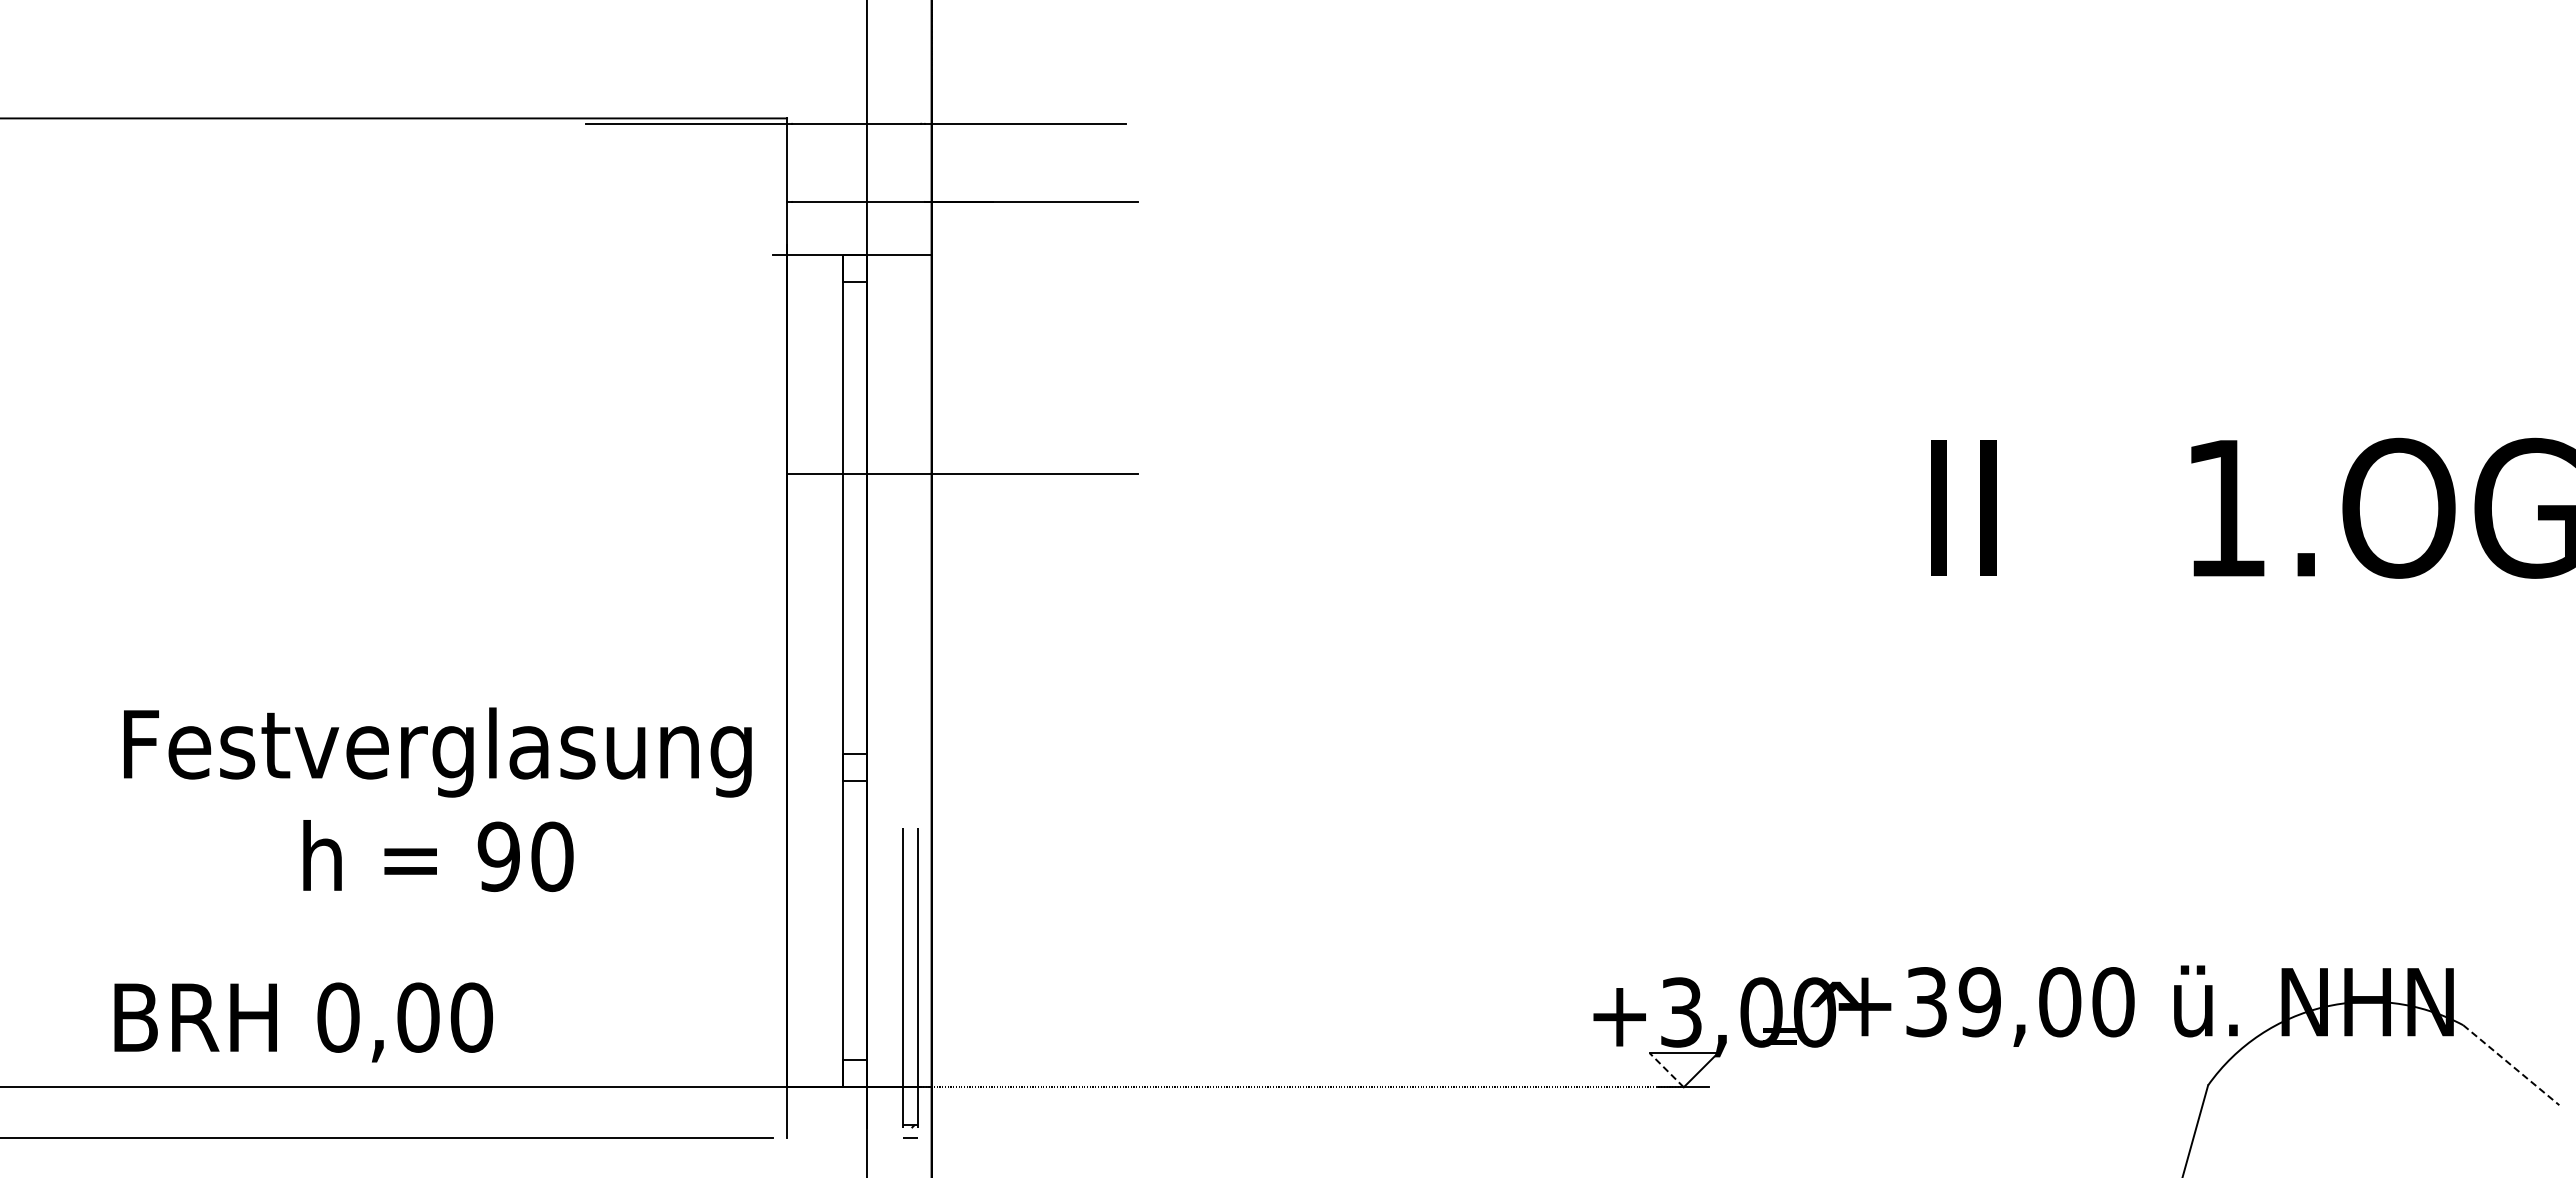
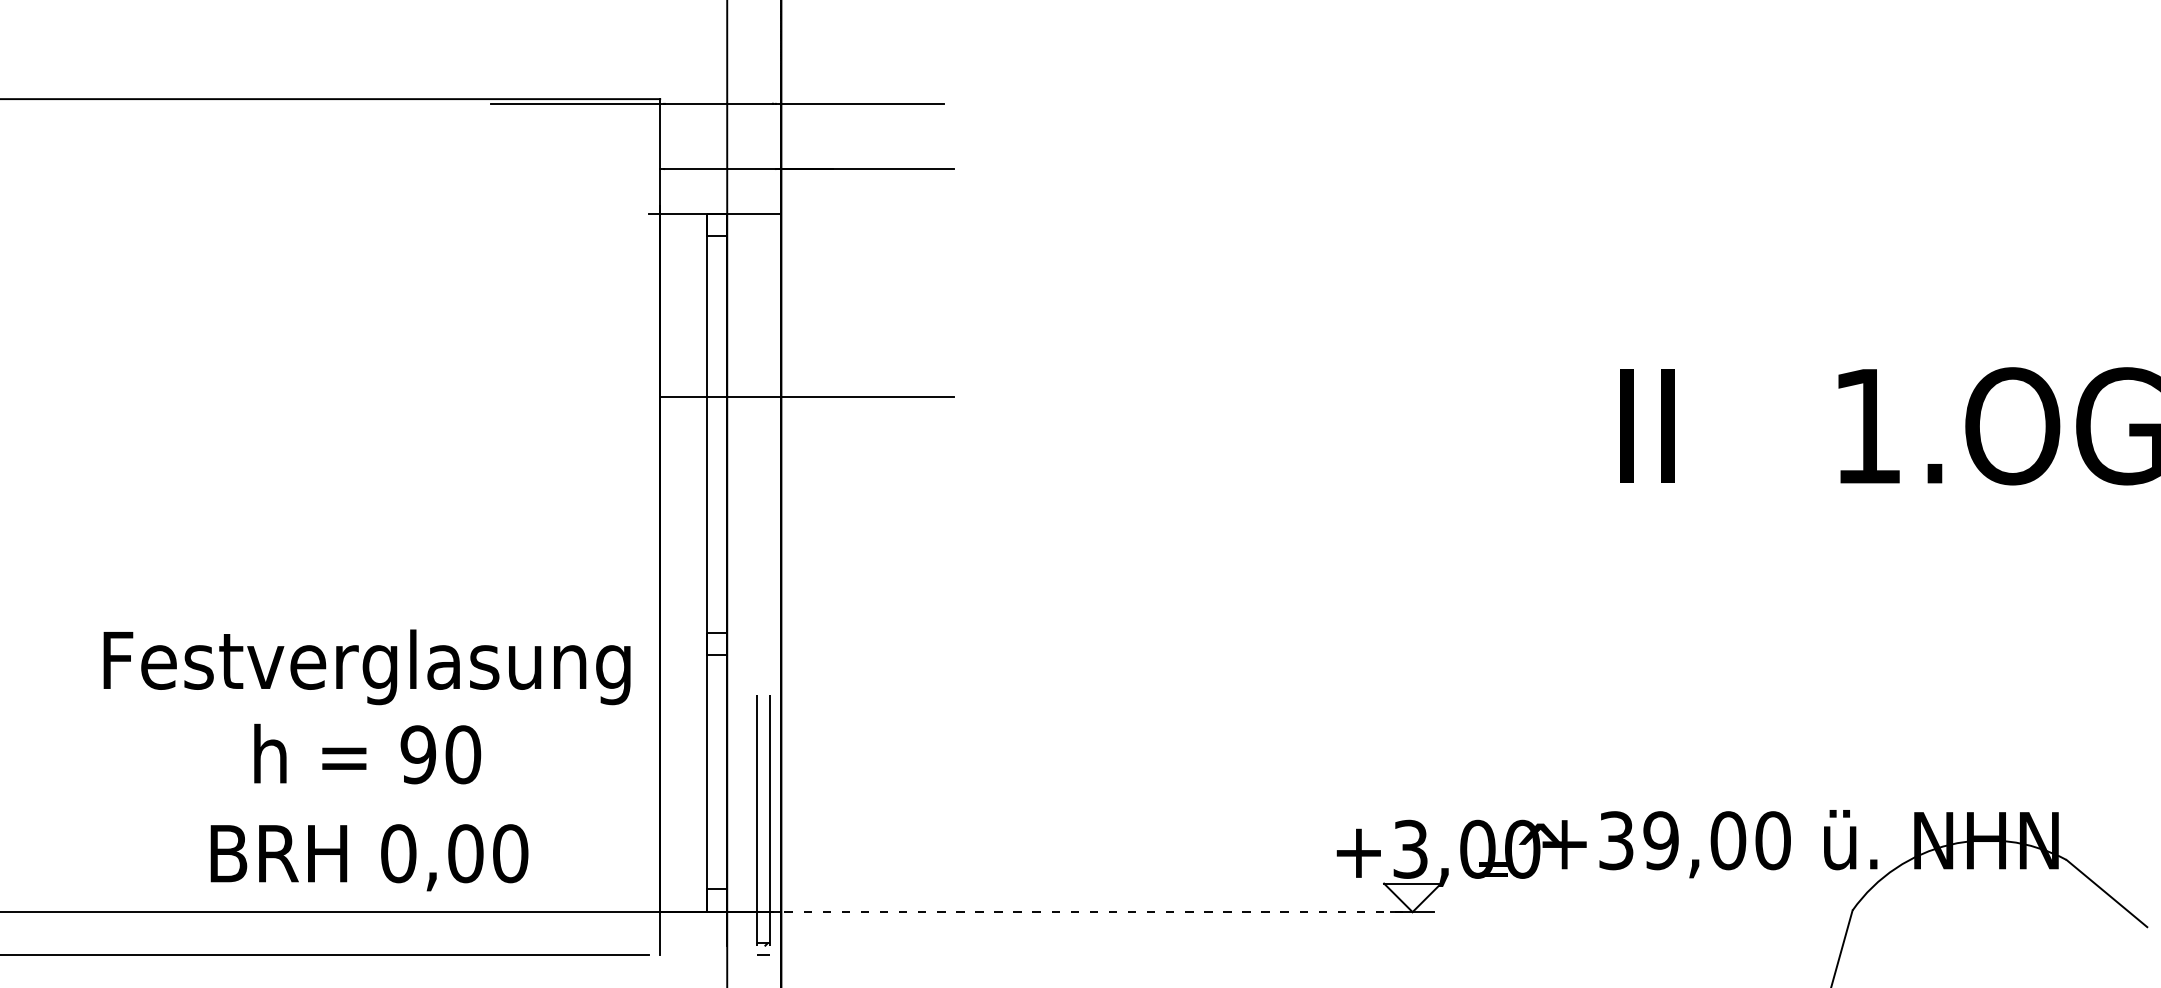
text: (437, 799) -> (366, 706), moved
text: (303, 1022) -> (369, 857), moved
line: (2511, 1065) -> (2107, 893), dashed -> solid
line: (1666, 1069) -> (1398, 897), dashed -> solid

